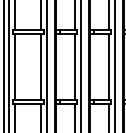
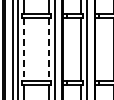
line: (14, 67) -> (23, 50), solid -> dashed
line: (41, 67) -> (49, 50), solid -> dashed

